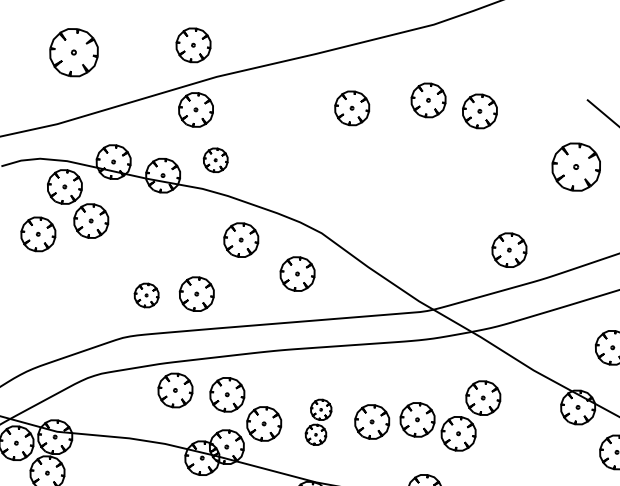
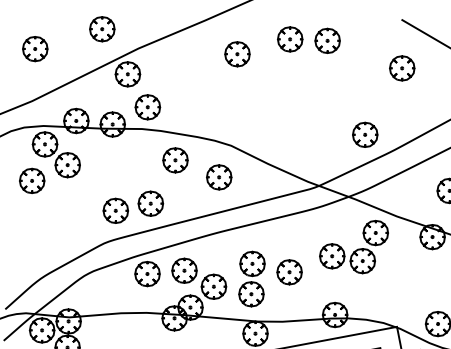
part: (193, 45) -> (102, 29), moved
part: (74, 53) -> (35, 49), size x0.71
part: (215, 160) -> (147, 107), size x1.43
part: (576, 167) -> (402, 68), size x0.71
part: (146, 295) -> (115, 210), size x1.43
part: (449, 411) -> (353, 246), moved
part: (318, 421) -> (251, 278), size x1.67

